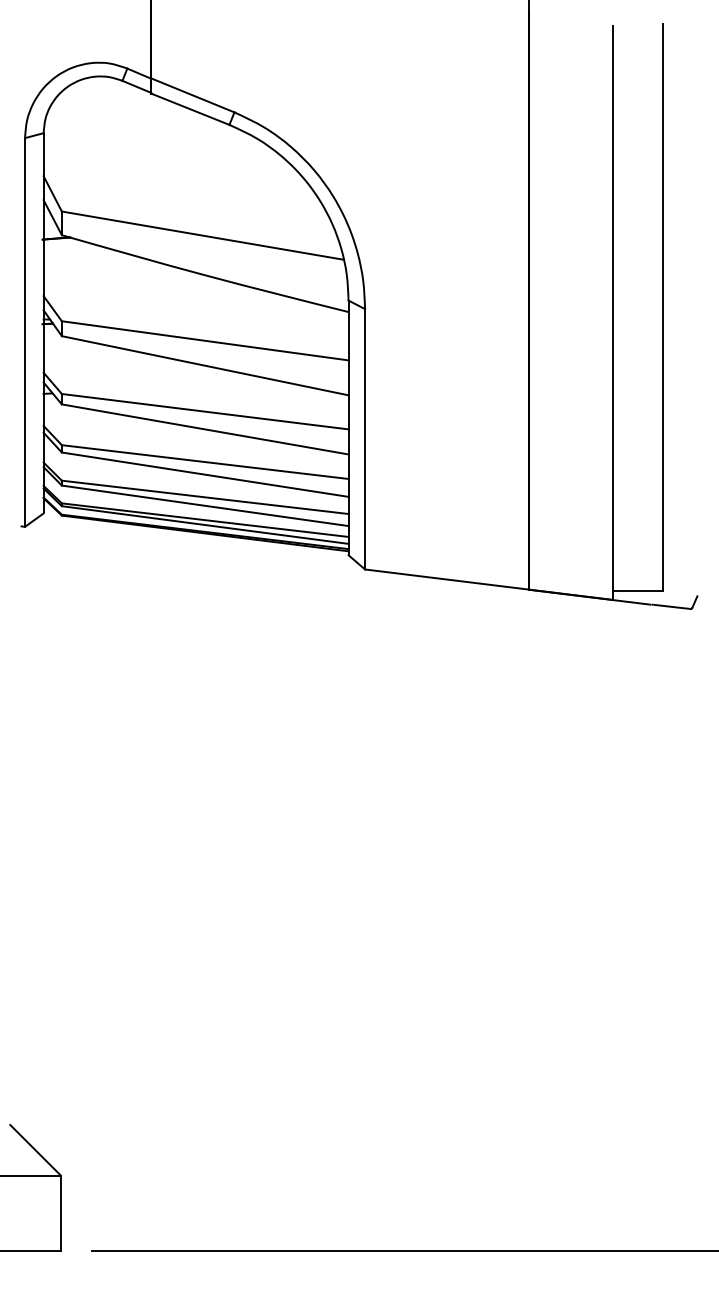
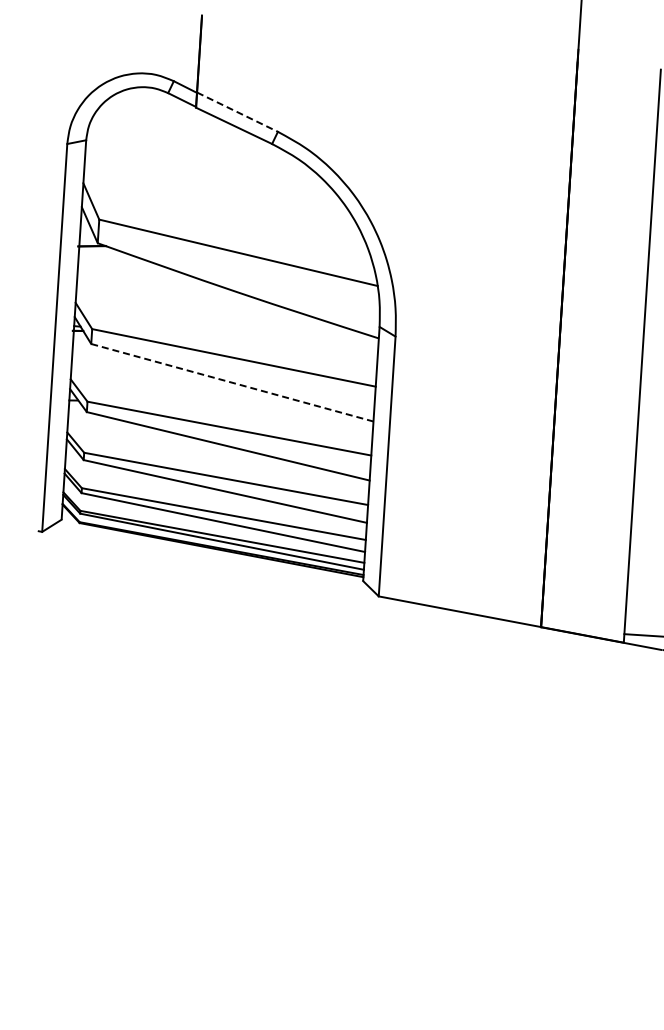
line: (192, 95) -> (237, 112), solid -> dashed
line: (205, 365) -> (232, 382), solid -> dashed

